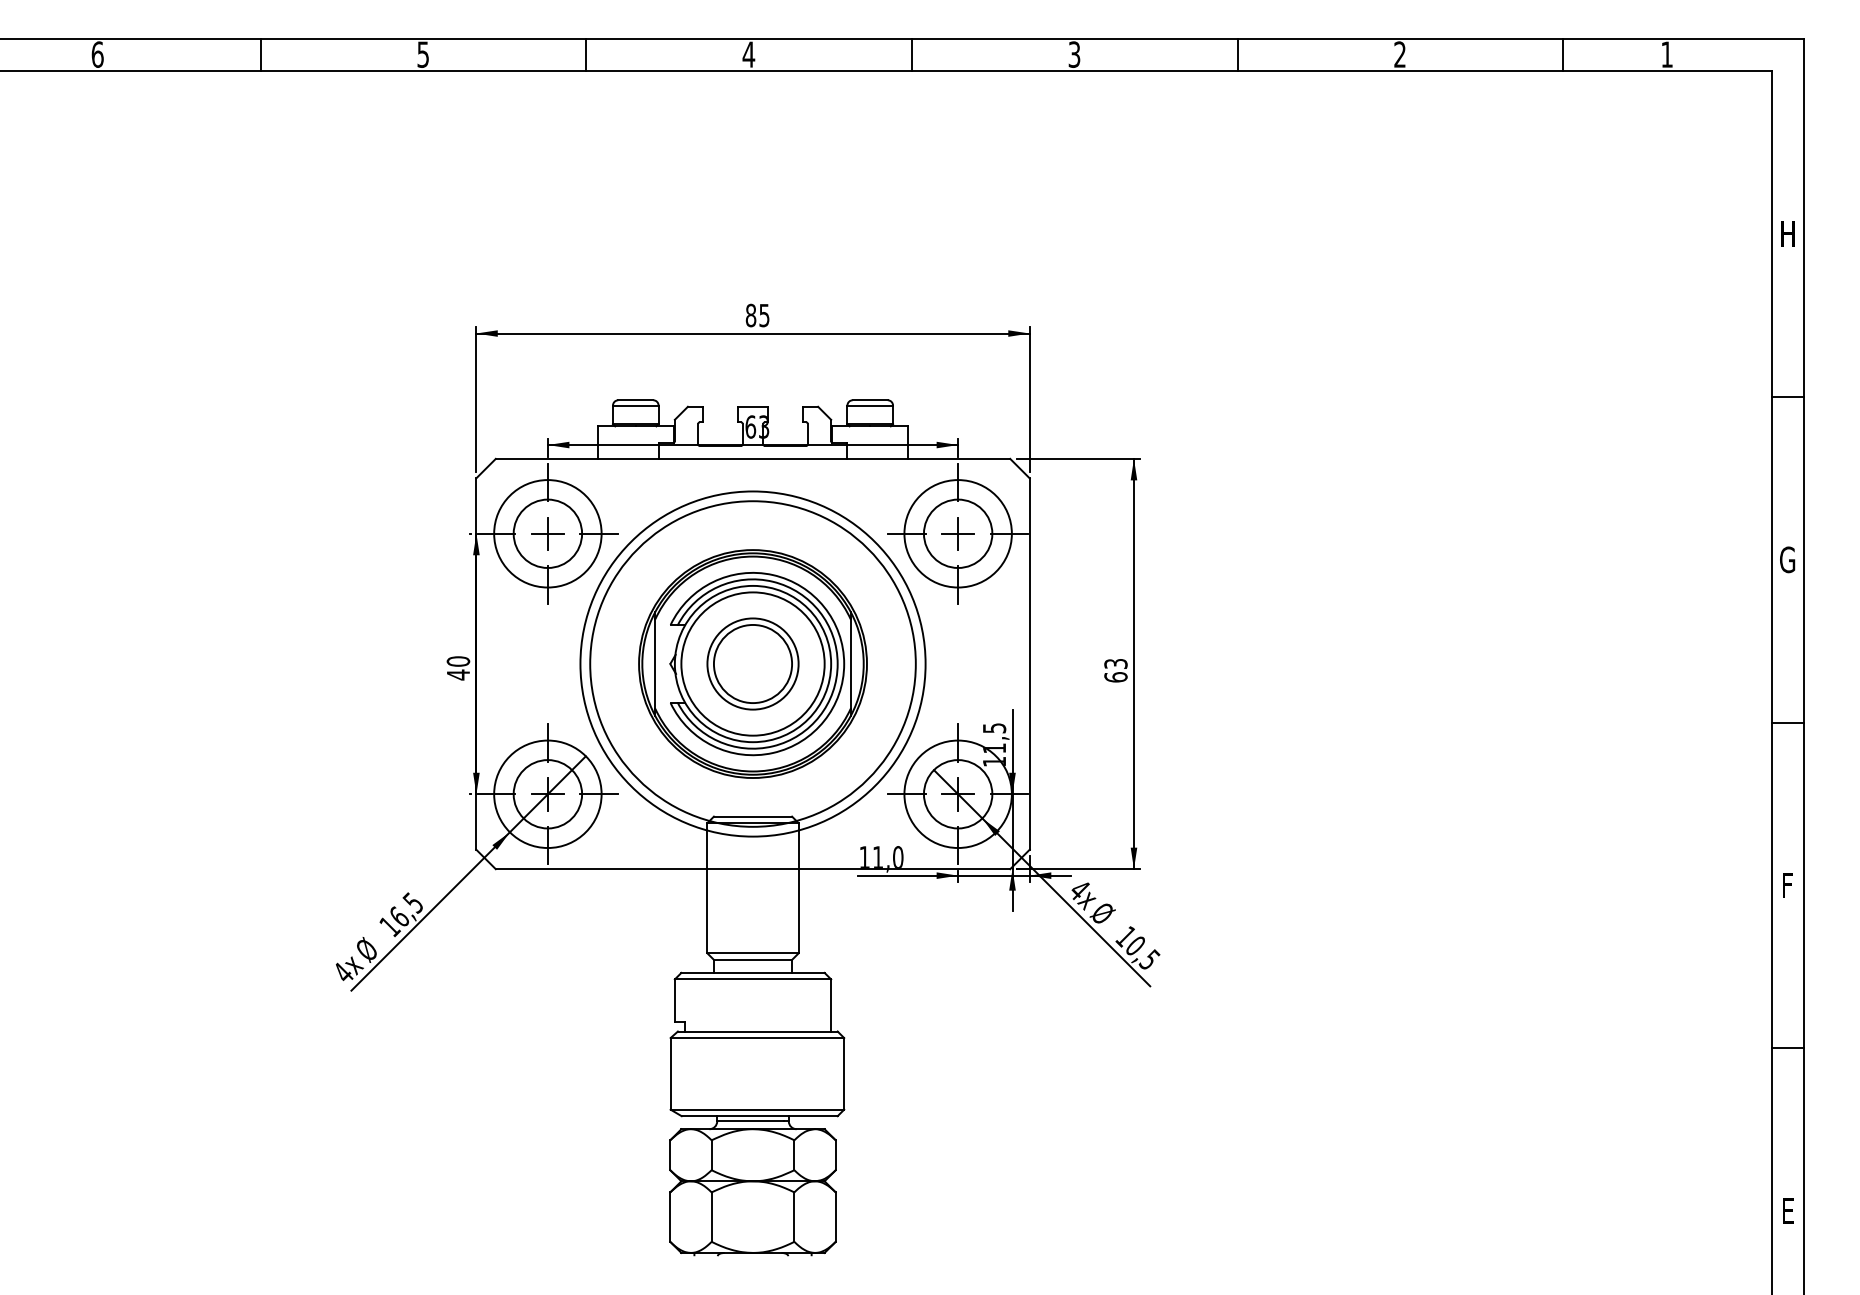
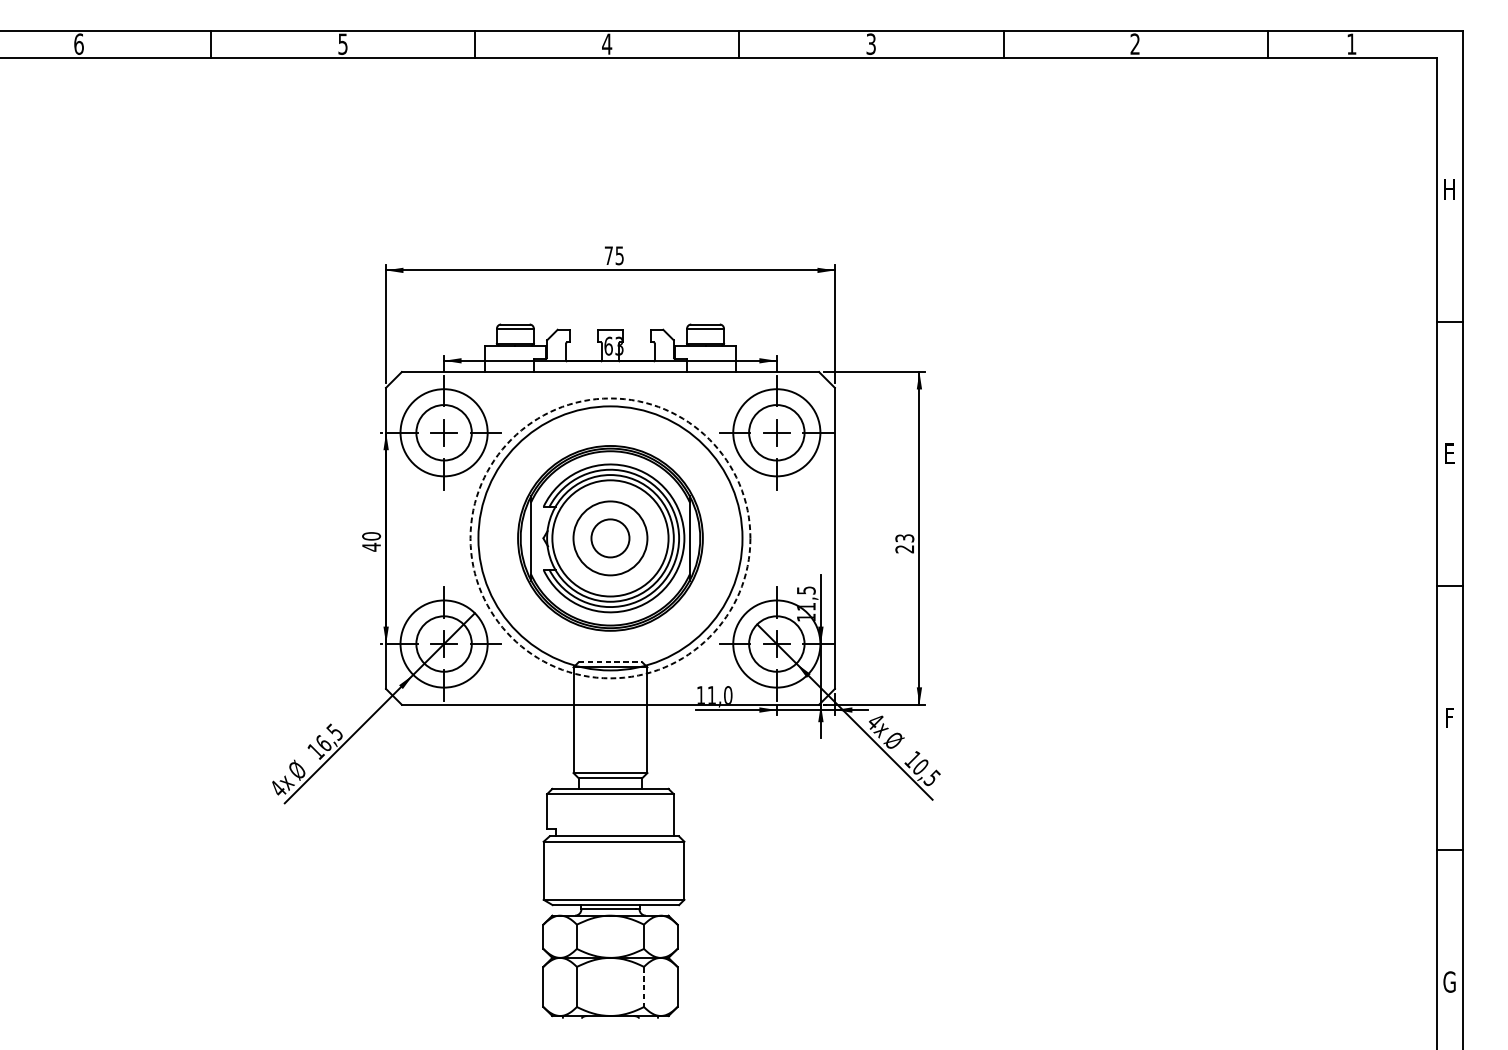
text: (750, 315) -> (608, 255), 85 -> 75
text: (1787, 559) -> (1449, 453), G -> E
circle: (752, 663) -> (610, 537), size x0.6
circle: (752, 663) -> (610, 537), solid -> dashed
text: (1115, 677) -> (904, 549), 63 -> 23
line: (753, 816) -> (610, 662), solid -> dashed
text: (1787, 1210) -> (1449, 981), E -> G
line: (794, 1217) -> (644, 987), solid -> dashed

